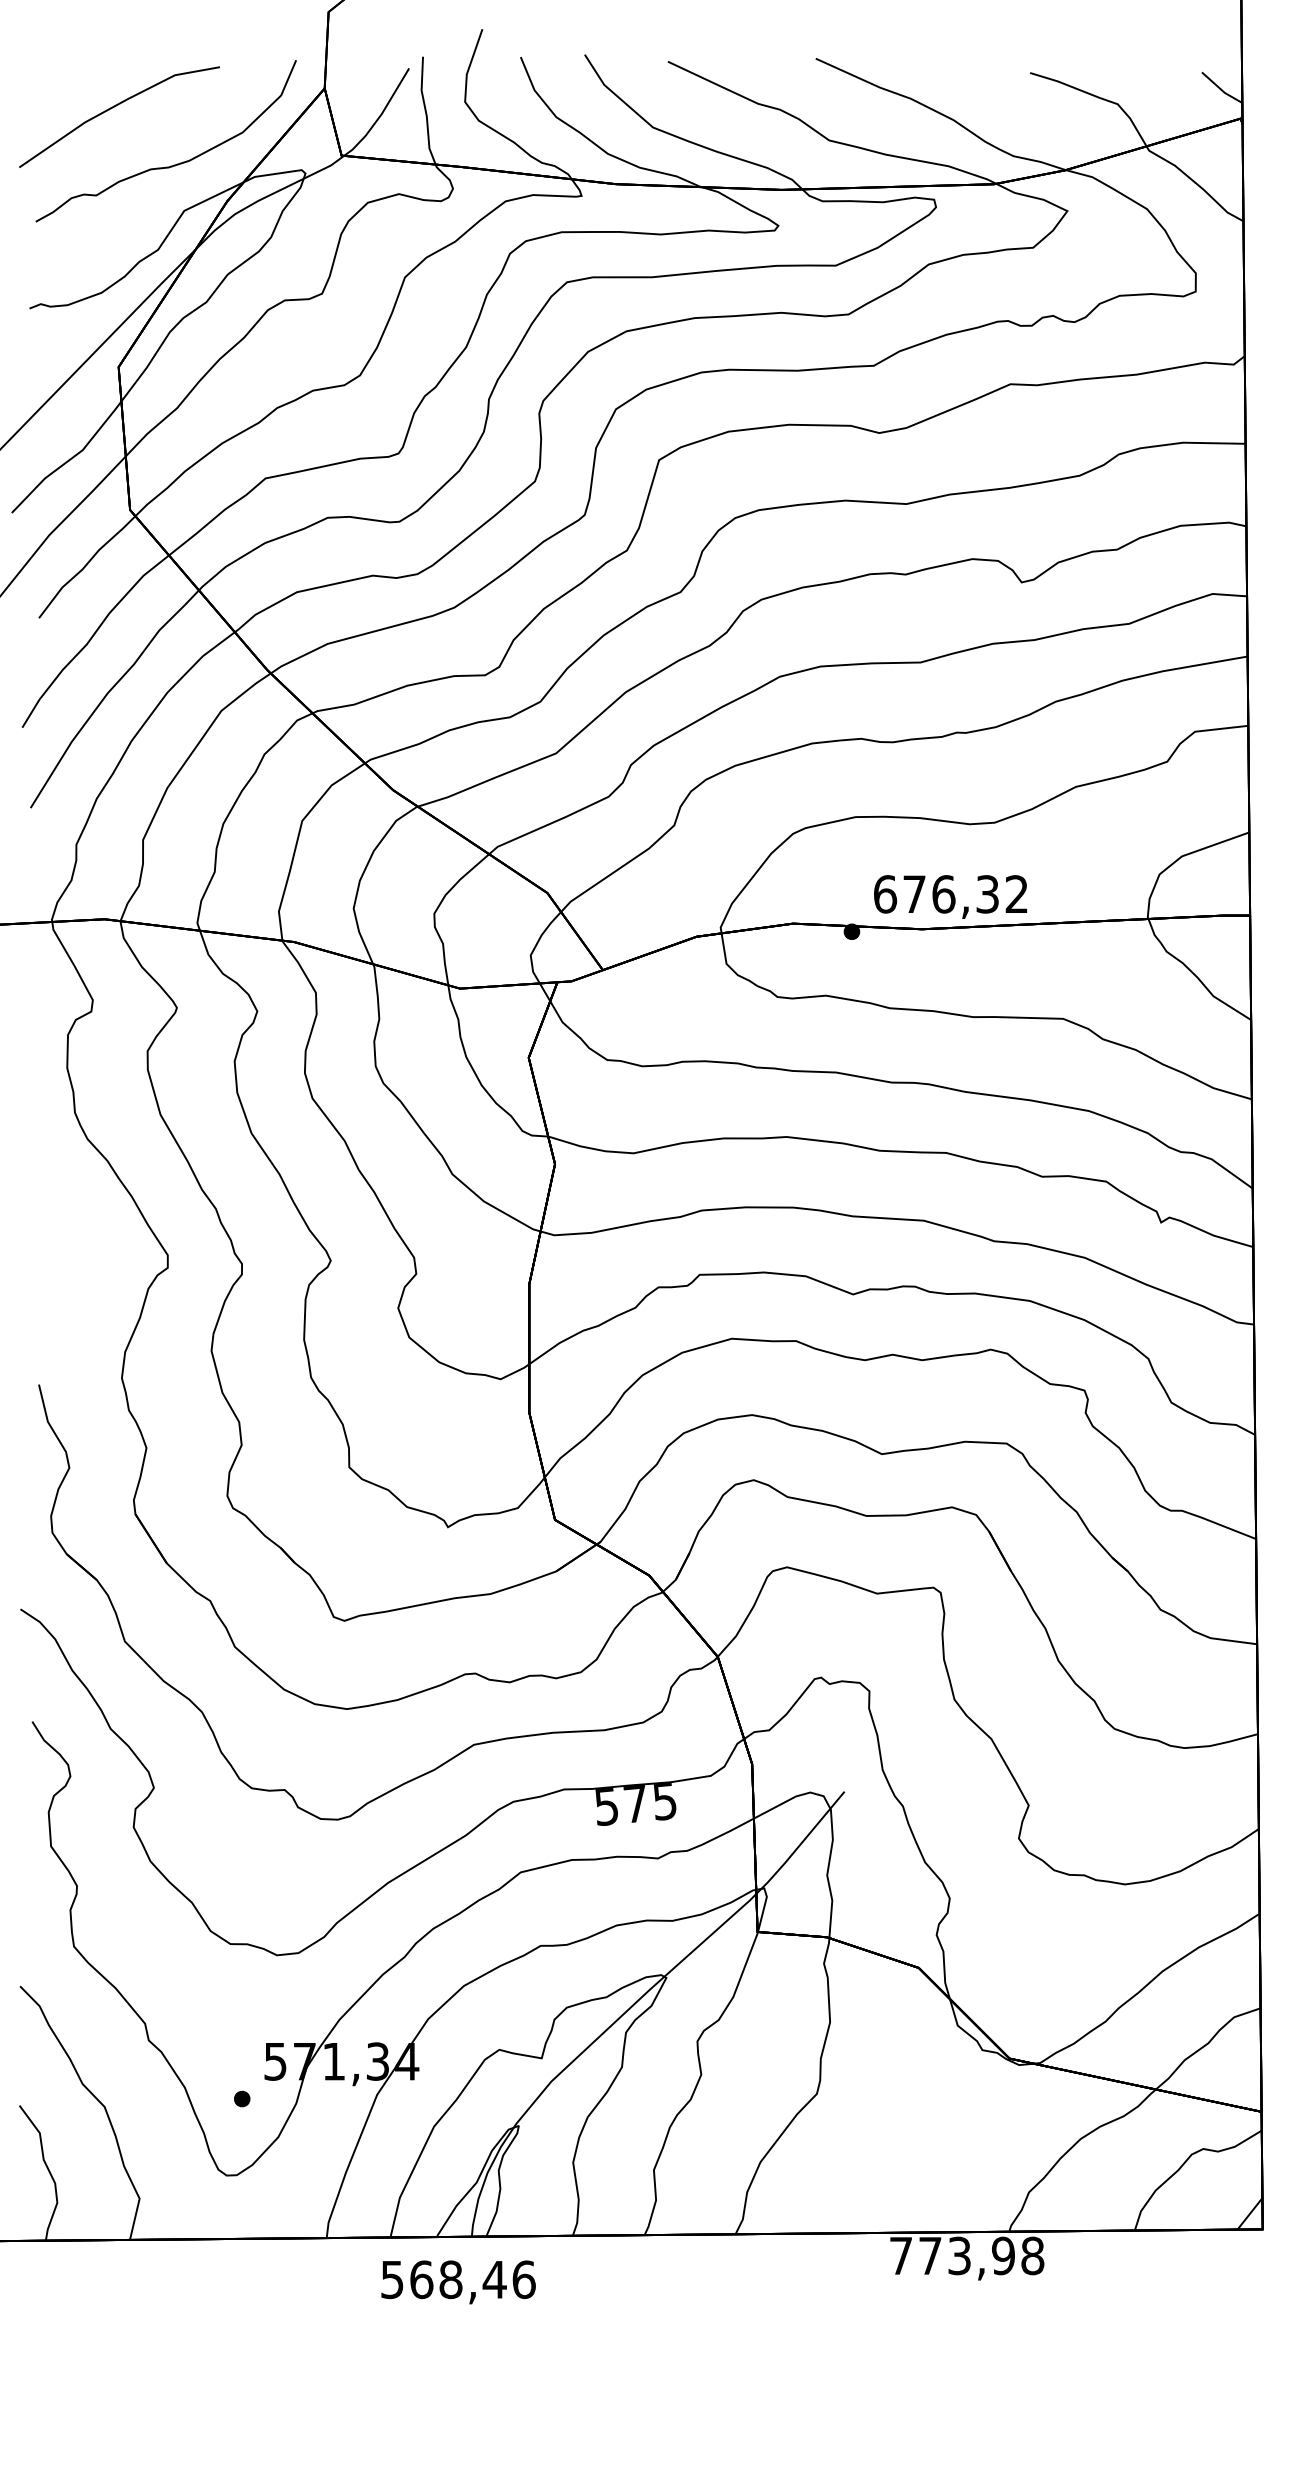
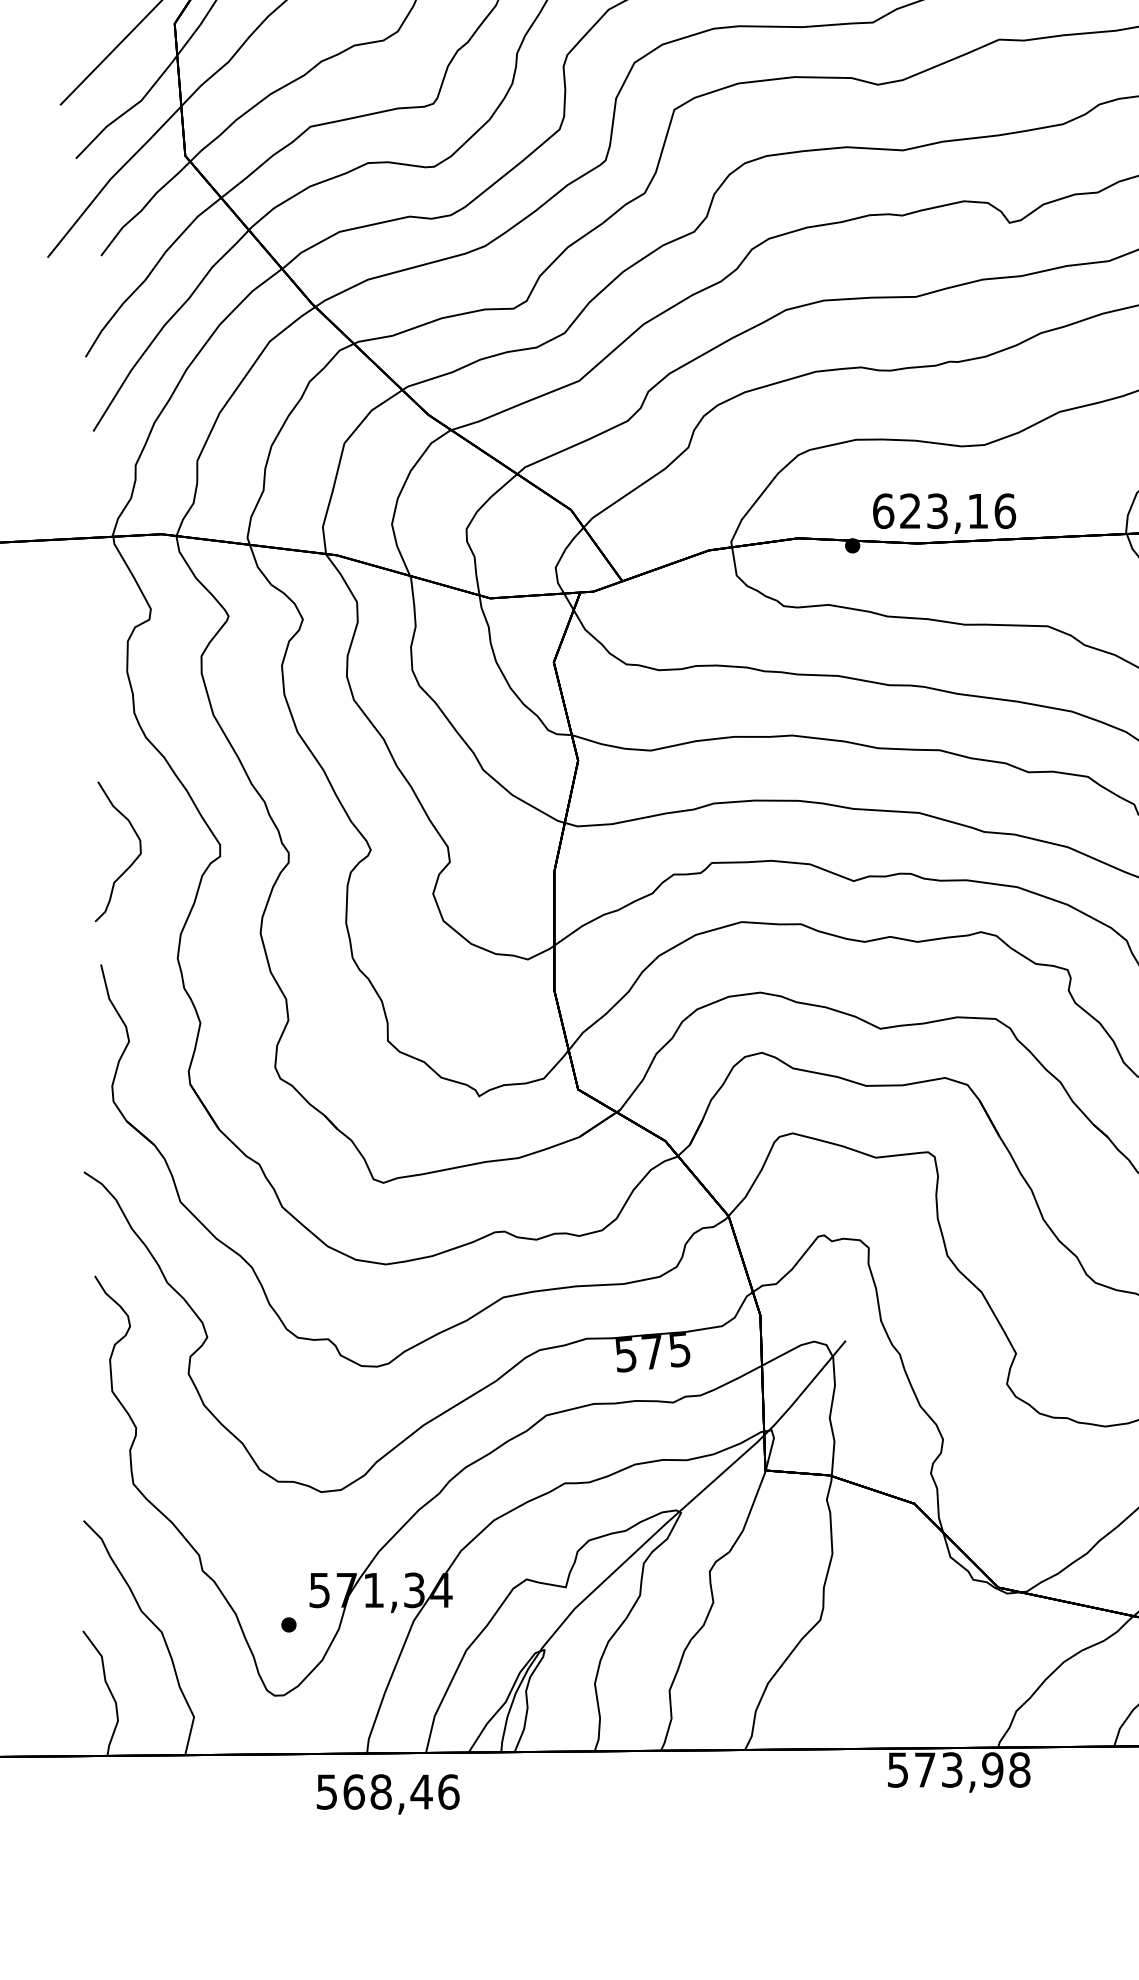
text: (965, 894) -> (957, 511), 676,32 -> 623,16
curve: (71, 1275) -> (131, 863), added
text: (900, 2256) -> (897, 1770), 773,98 -> 573,98
text: (458, 2282) -> (388, 1794), moved

